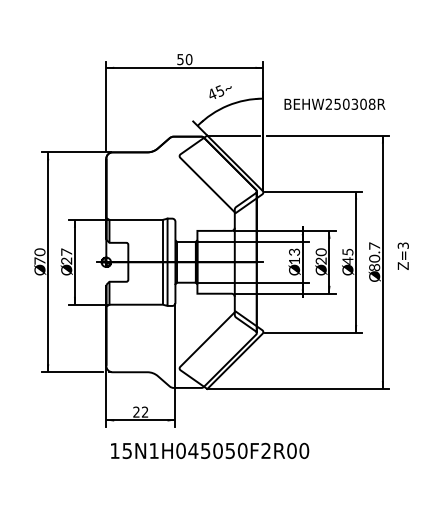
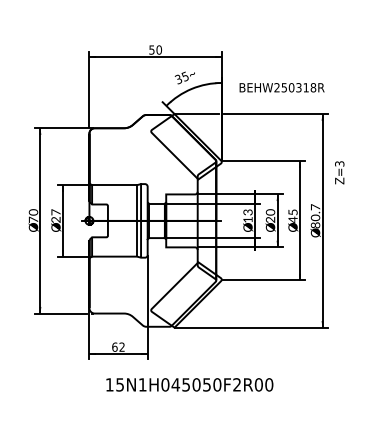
text: (212, 94) -> (178, 79), 45 -> 35
text: (362, 104) -> (305, 87), BEHW250308R -> BEHW250318R
text: (403, 255) -> (339, 172), moved
text: (136, 411) -> (114, 346), 22 -> 62
text: (209, 450) -> (189, 384), moved

